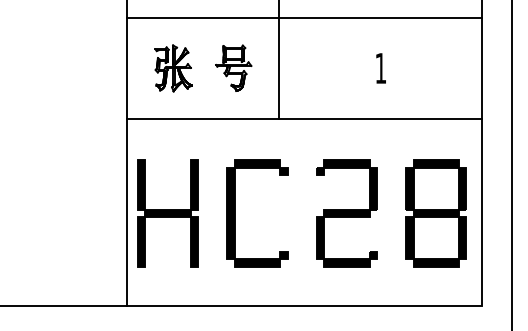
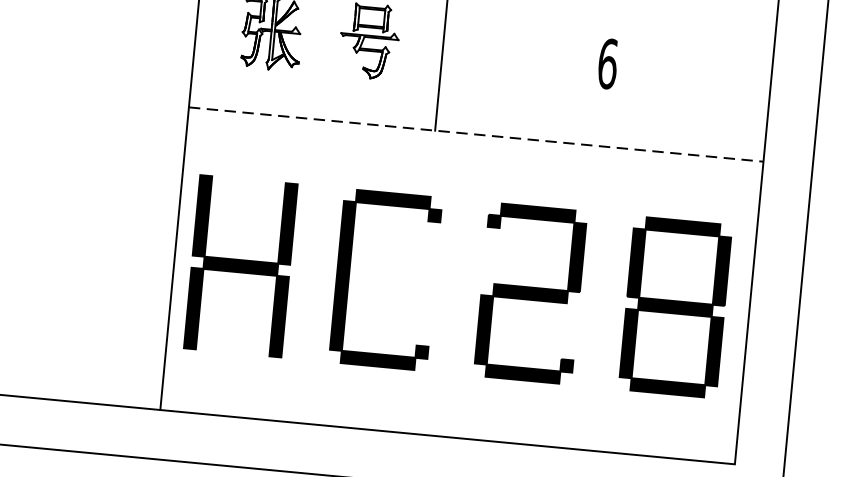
text: (380, 68) -> (607, 63), 1 -> 6
line: (304, 119) -> (476, 134), solid -> dashed

